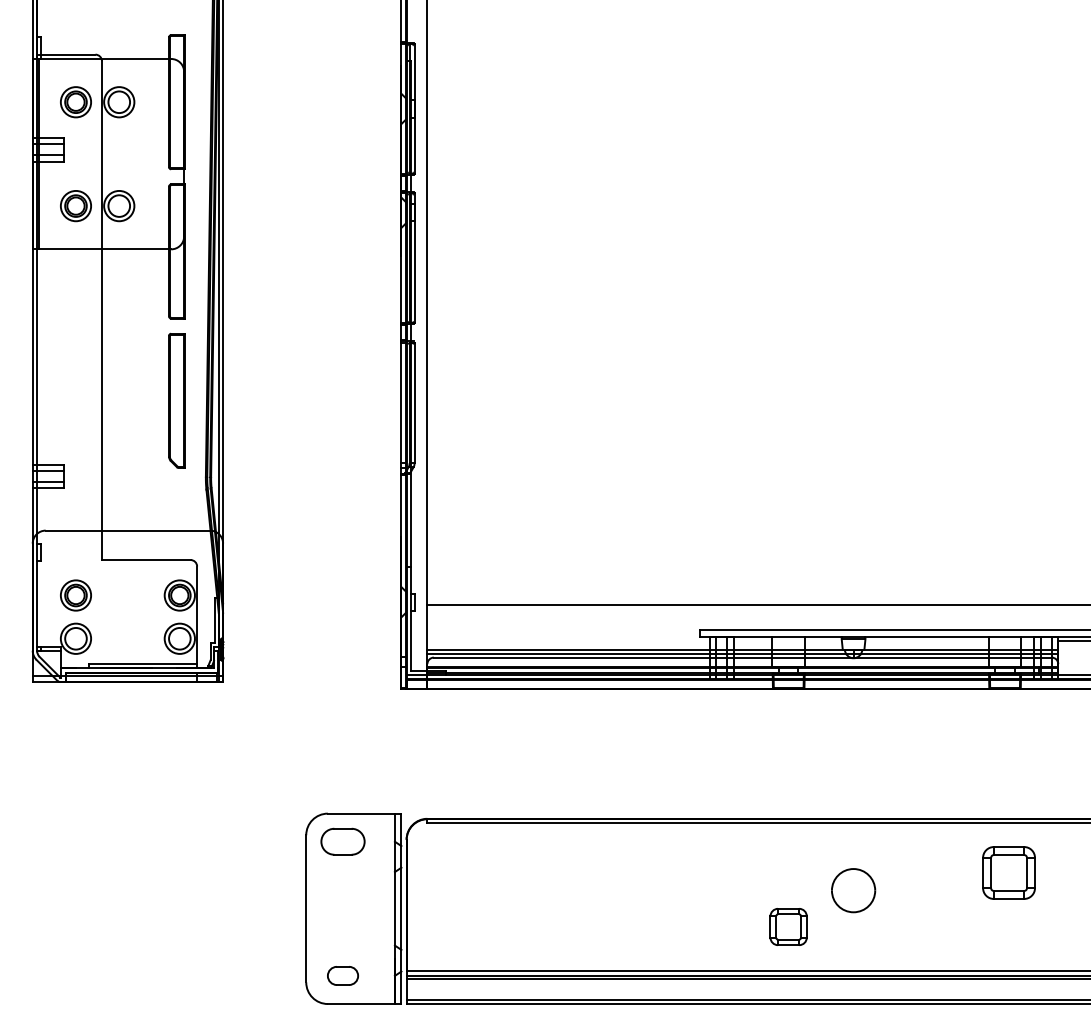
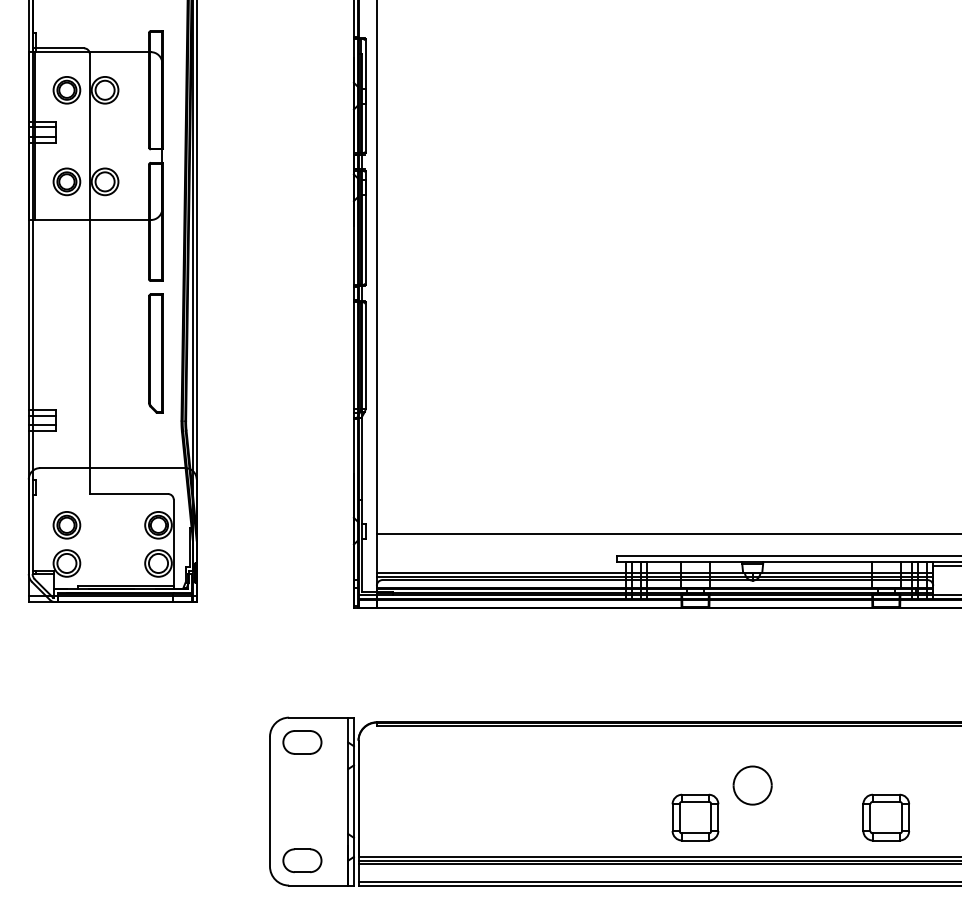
part: (1008, 872) -> (885, 817), moved
part: (788, 926) -> (695, 817), size x1.43
part: (342, 975) -> (301, 860), size x1.43

